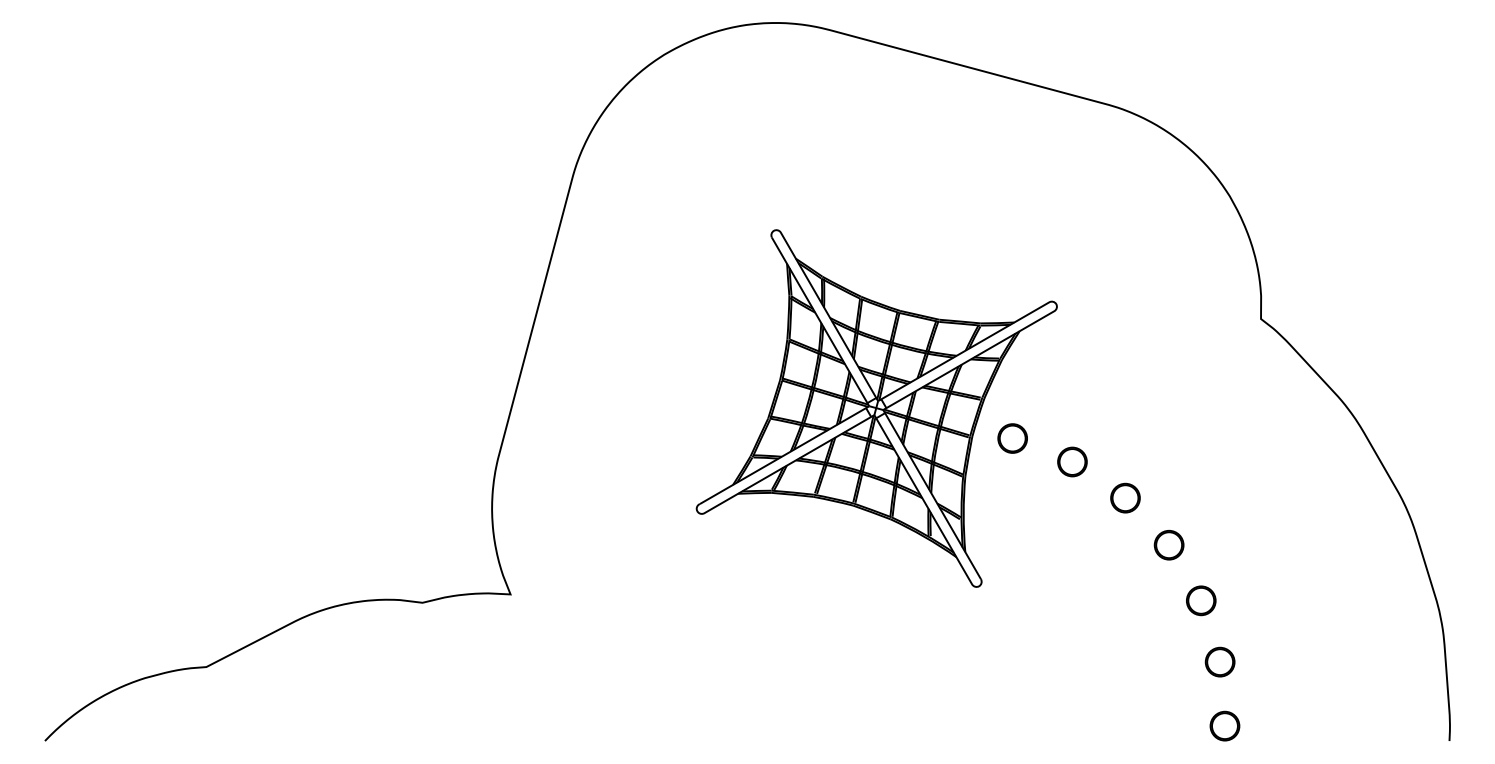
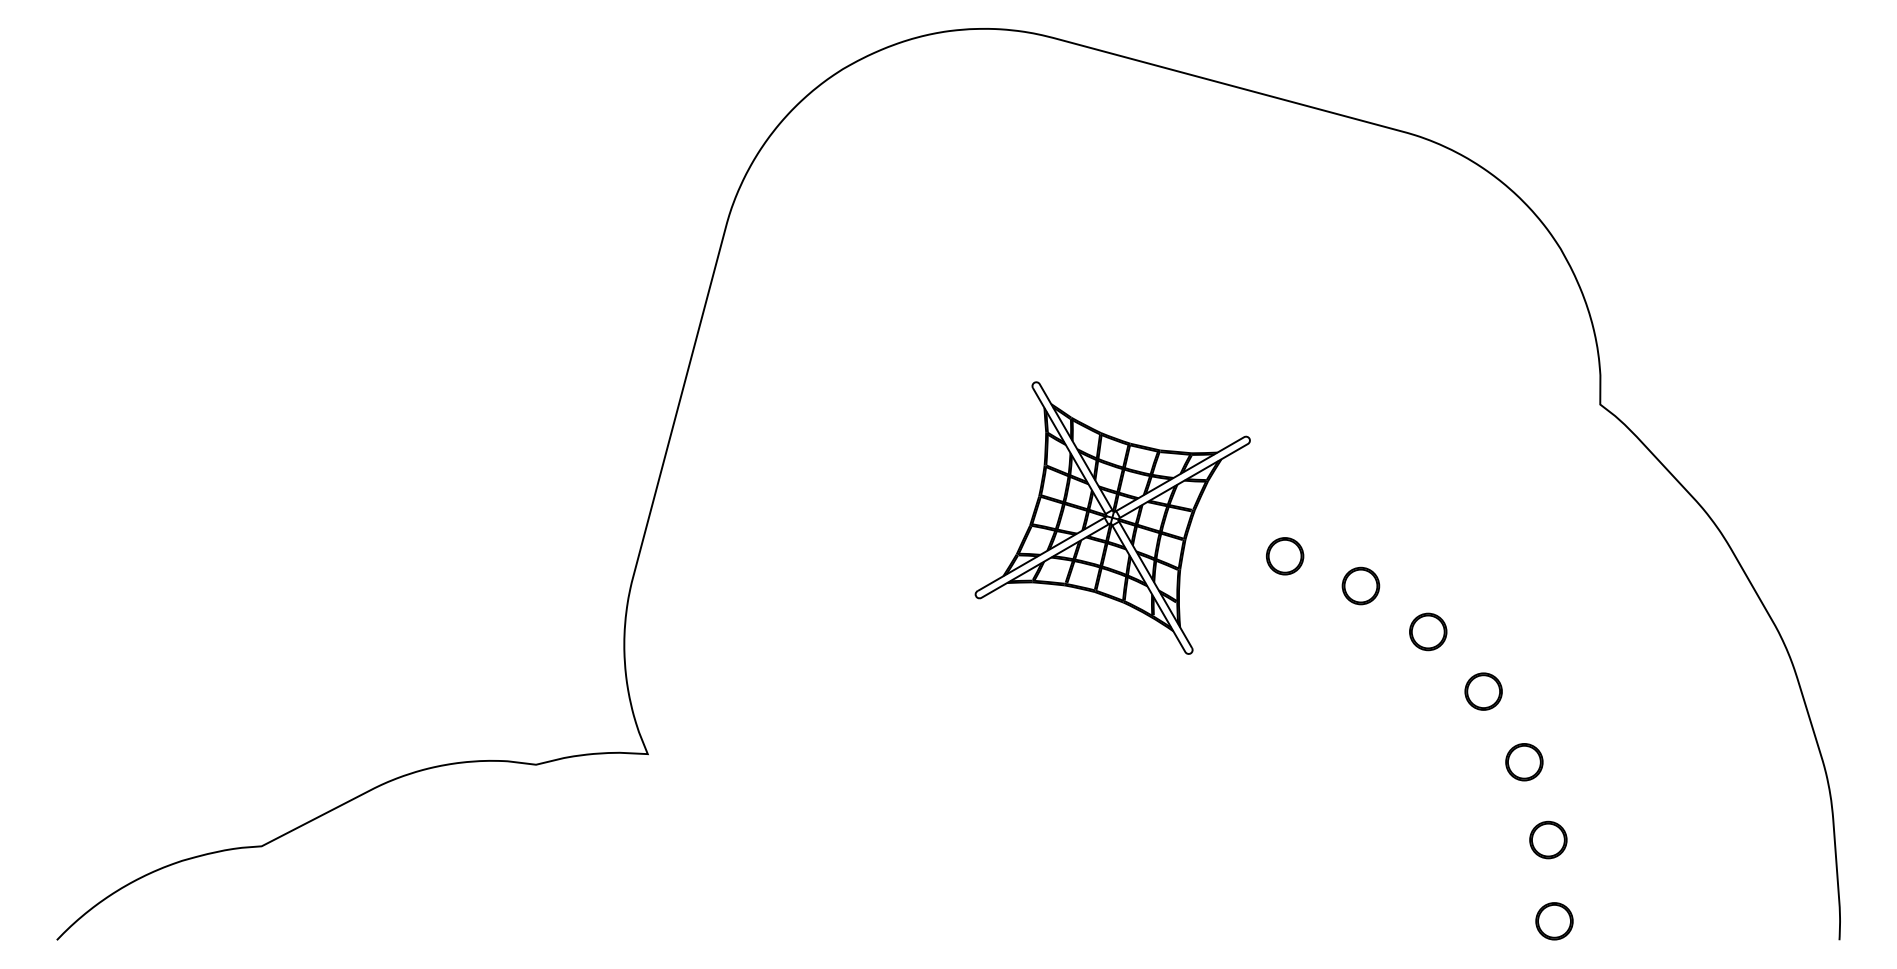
part: (876, 408) -> (1112, 517), size x0.6

